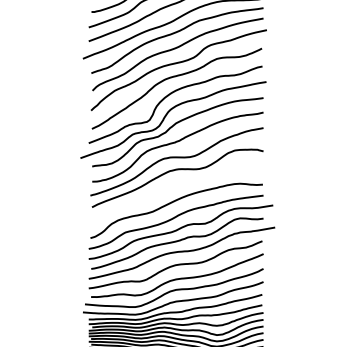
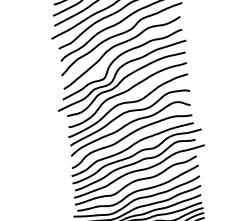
curve: (174, 187) -> (128, 124), added

